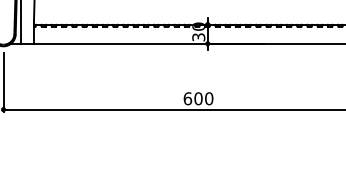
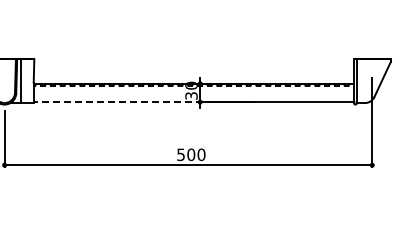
line: (127, 44) -> (123, 102), solid -> dashed
text: (188, 98) -> (181, 154), 600 -> 500

